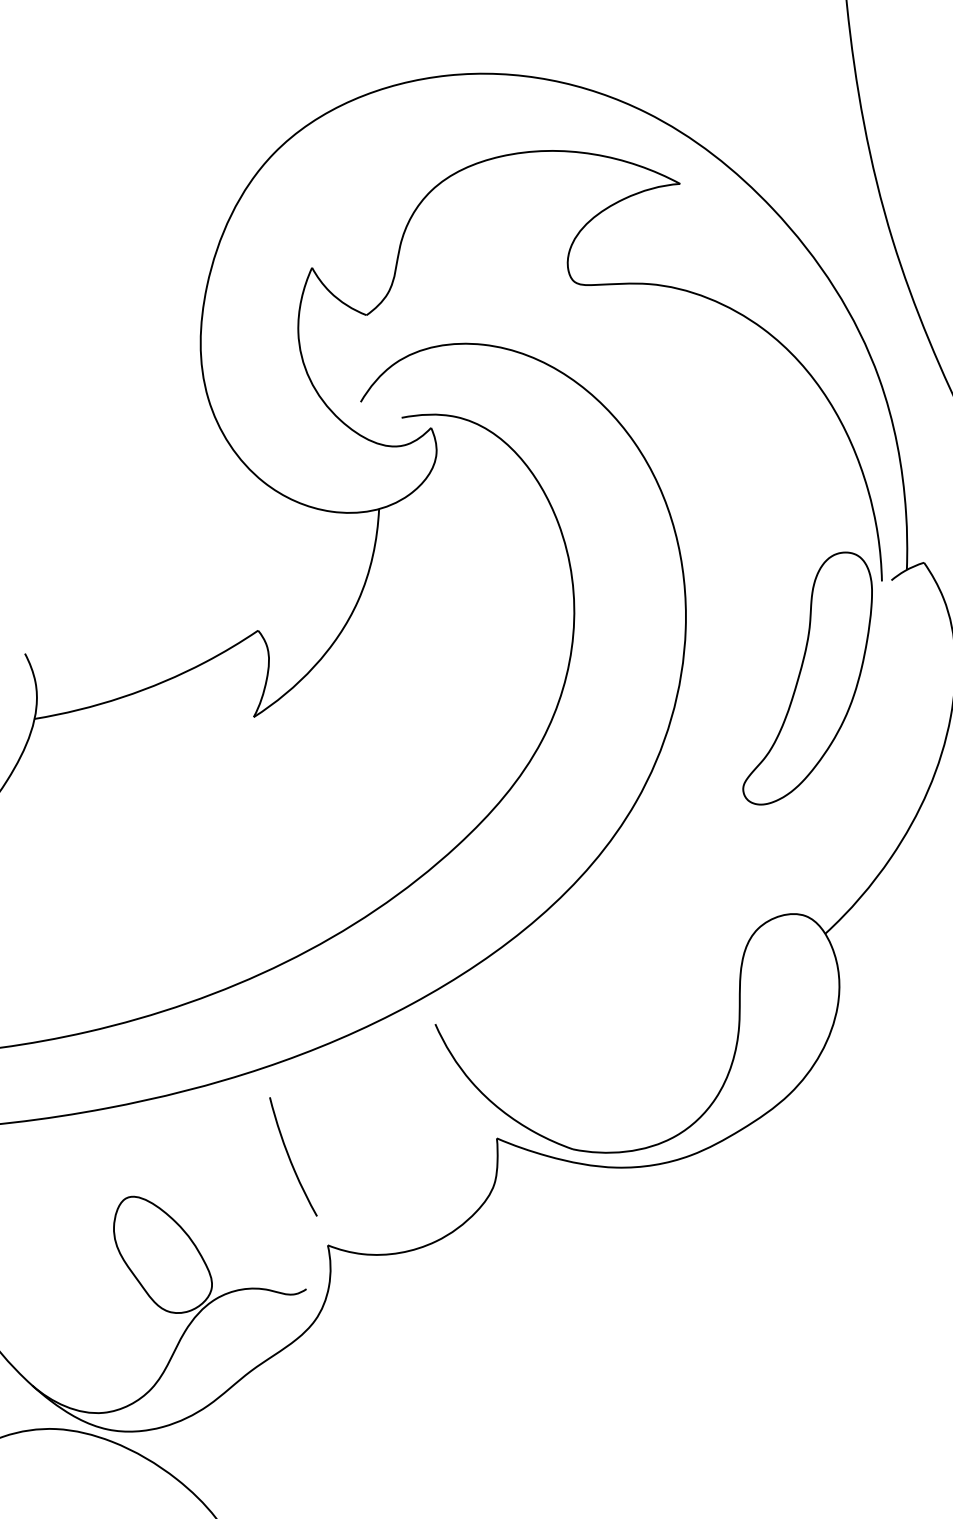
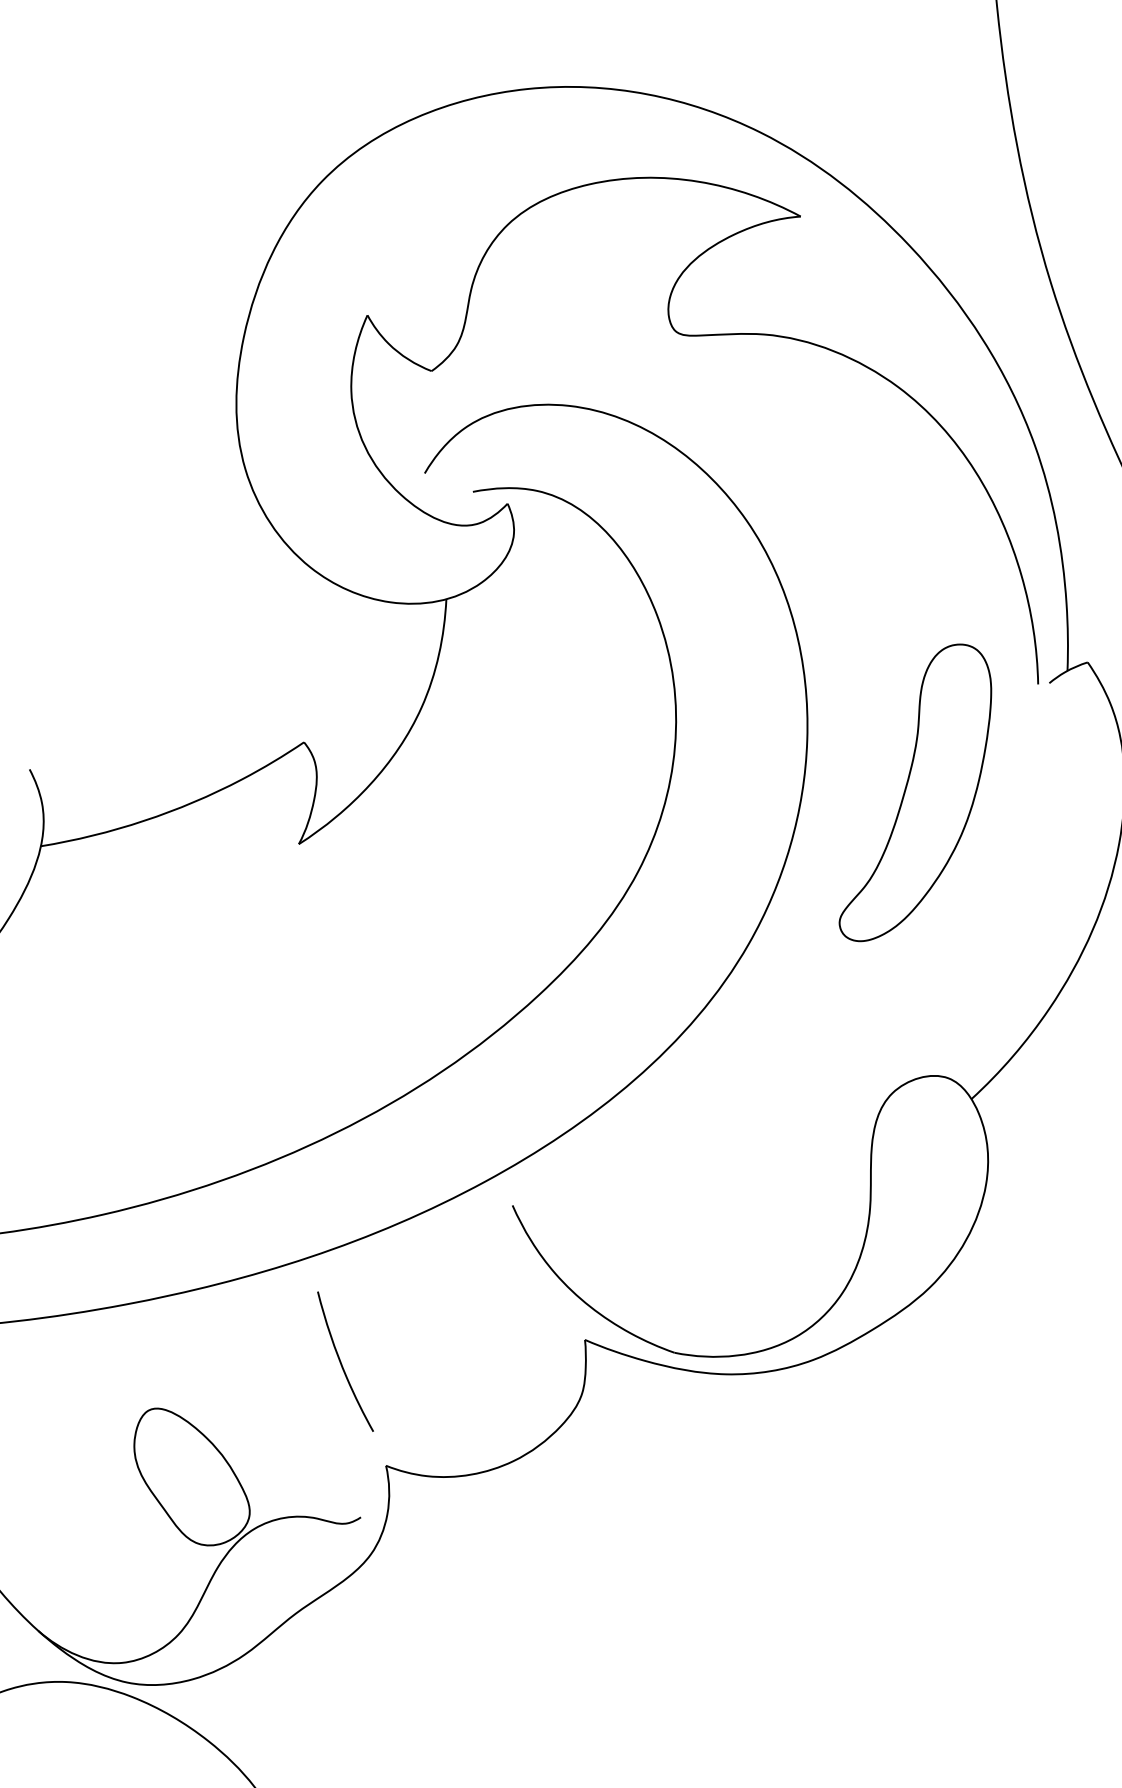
part: (807, 678) -> (915, 792), moved

